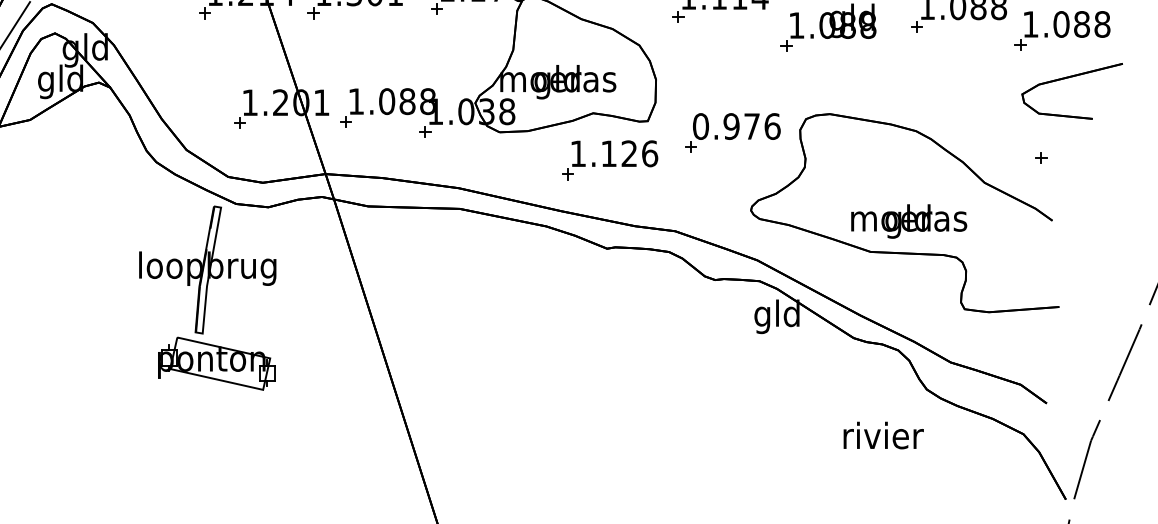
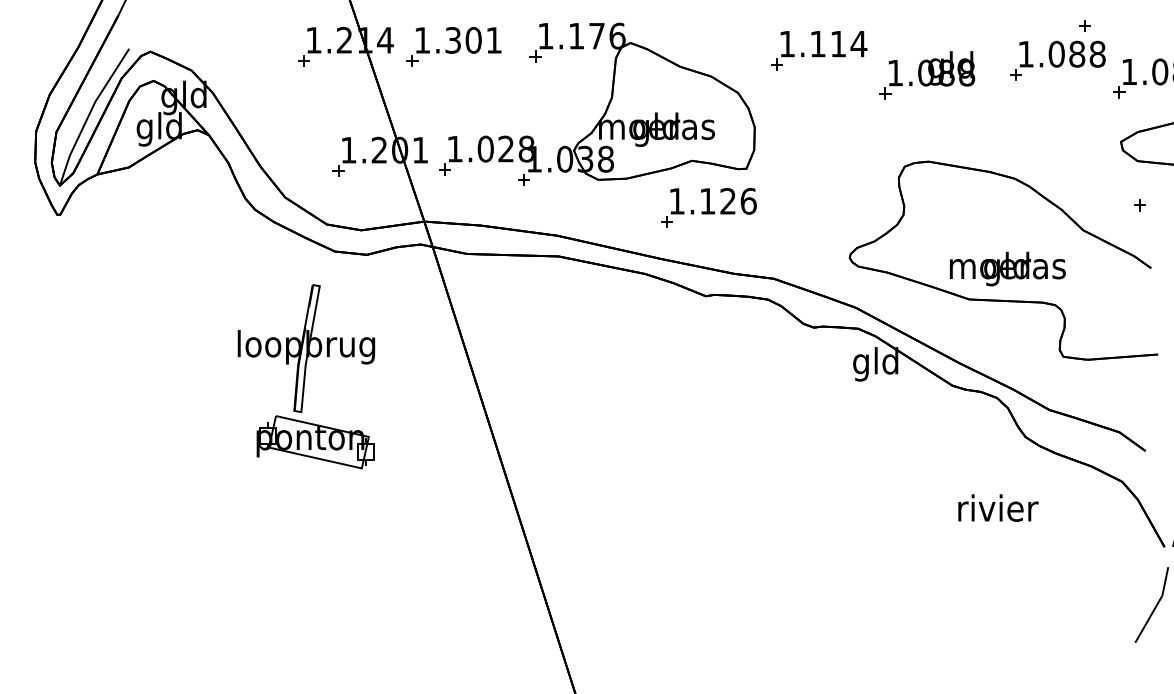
text: (407, 100) -> (506, 148), 1.088 -> 1.028
part: (732, 132) -> (831, 180), removed
part: (207, 297) -> (306, 376), moved
text: (883, 434) -> (998, 507), moved

